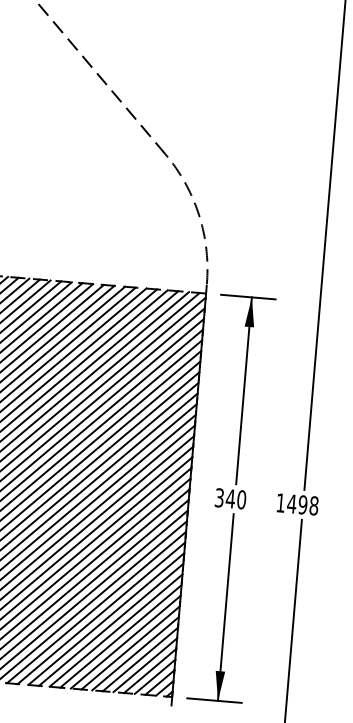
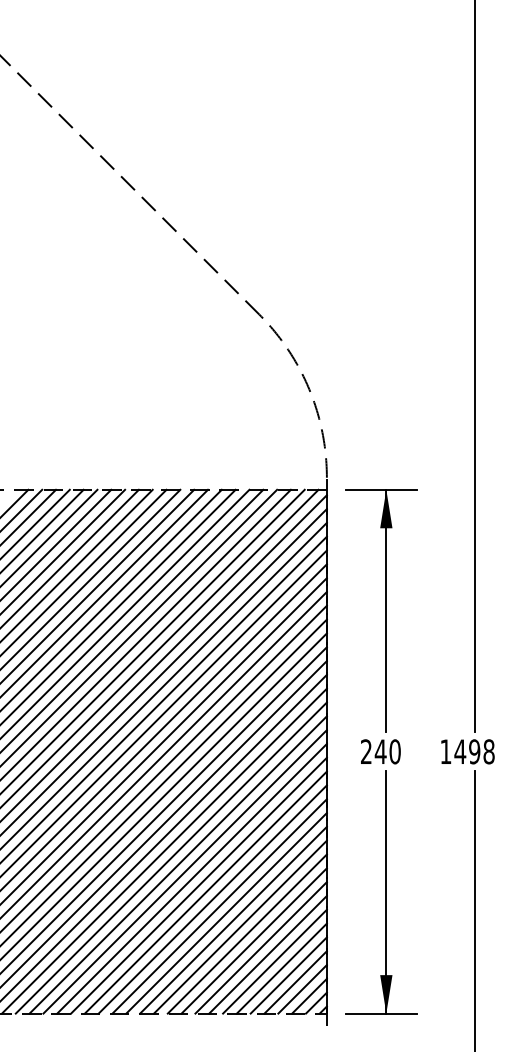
text: (219, 497) -> (366, 751), 340 -> 240

